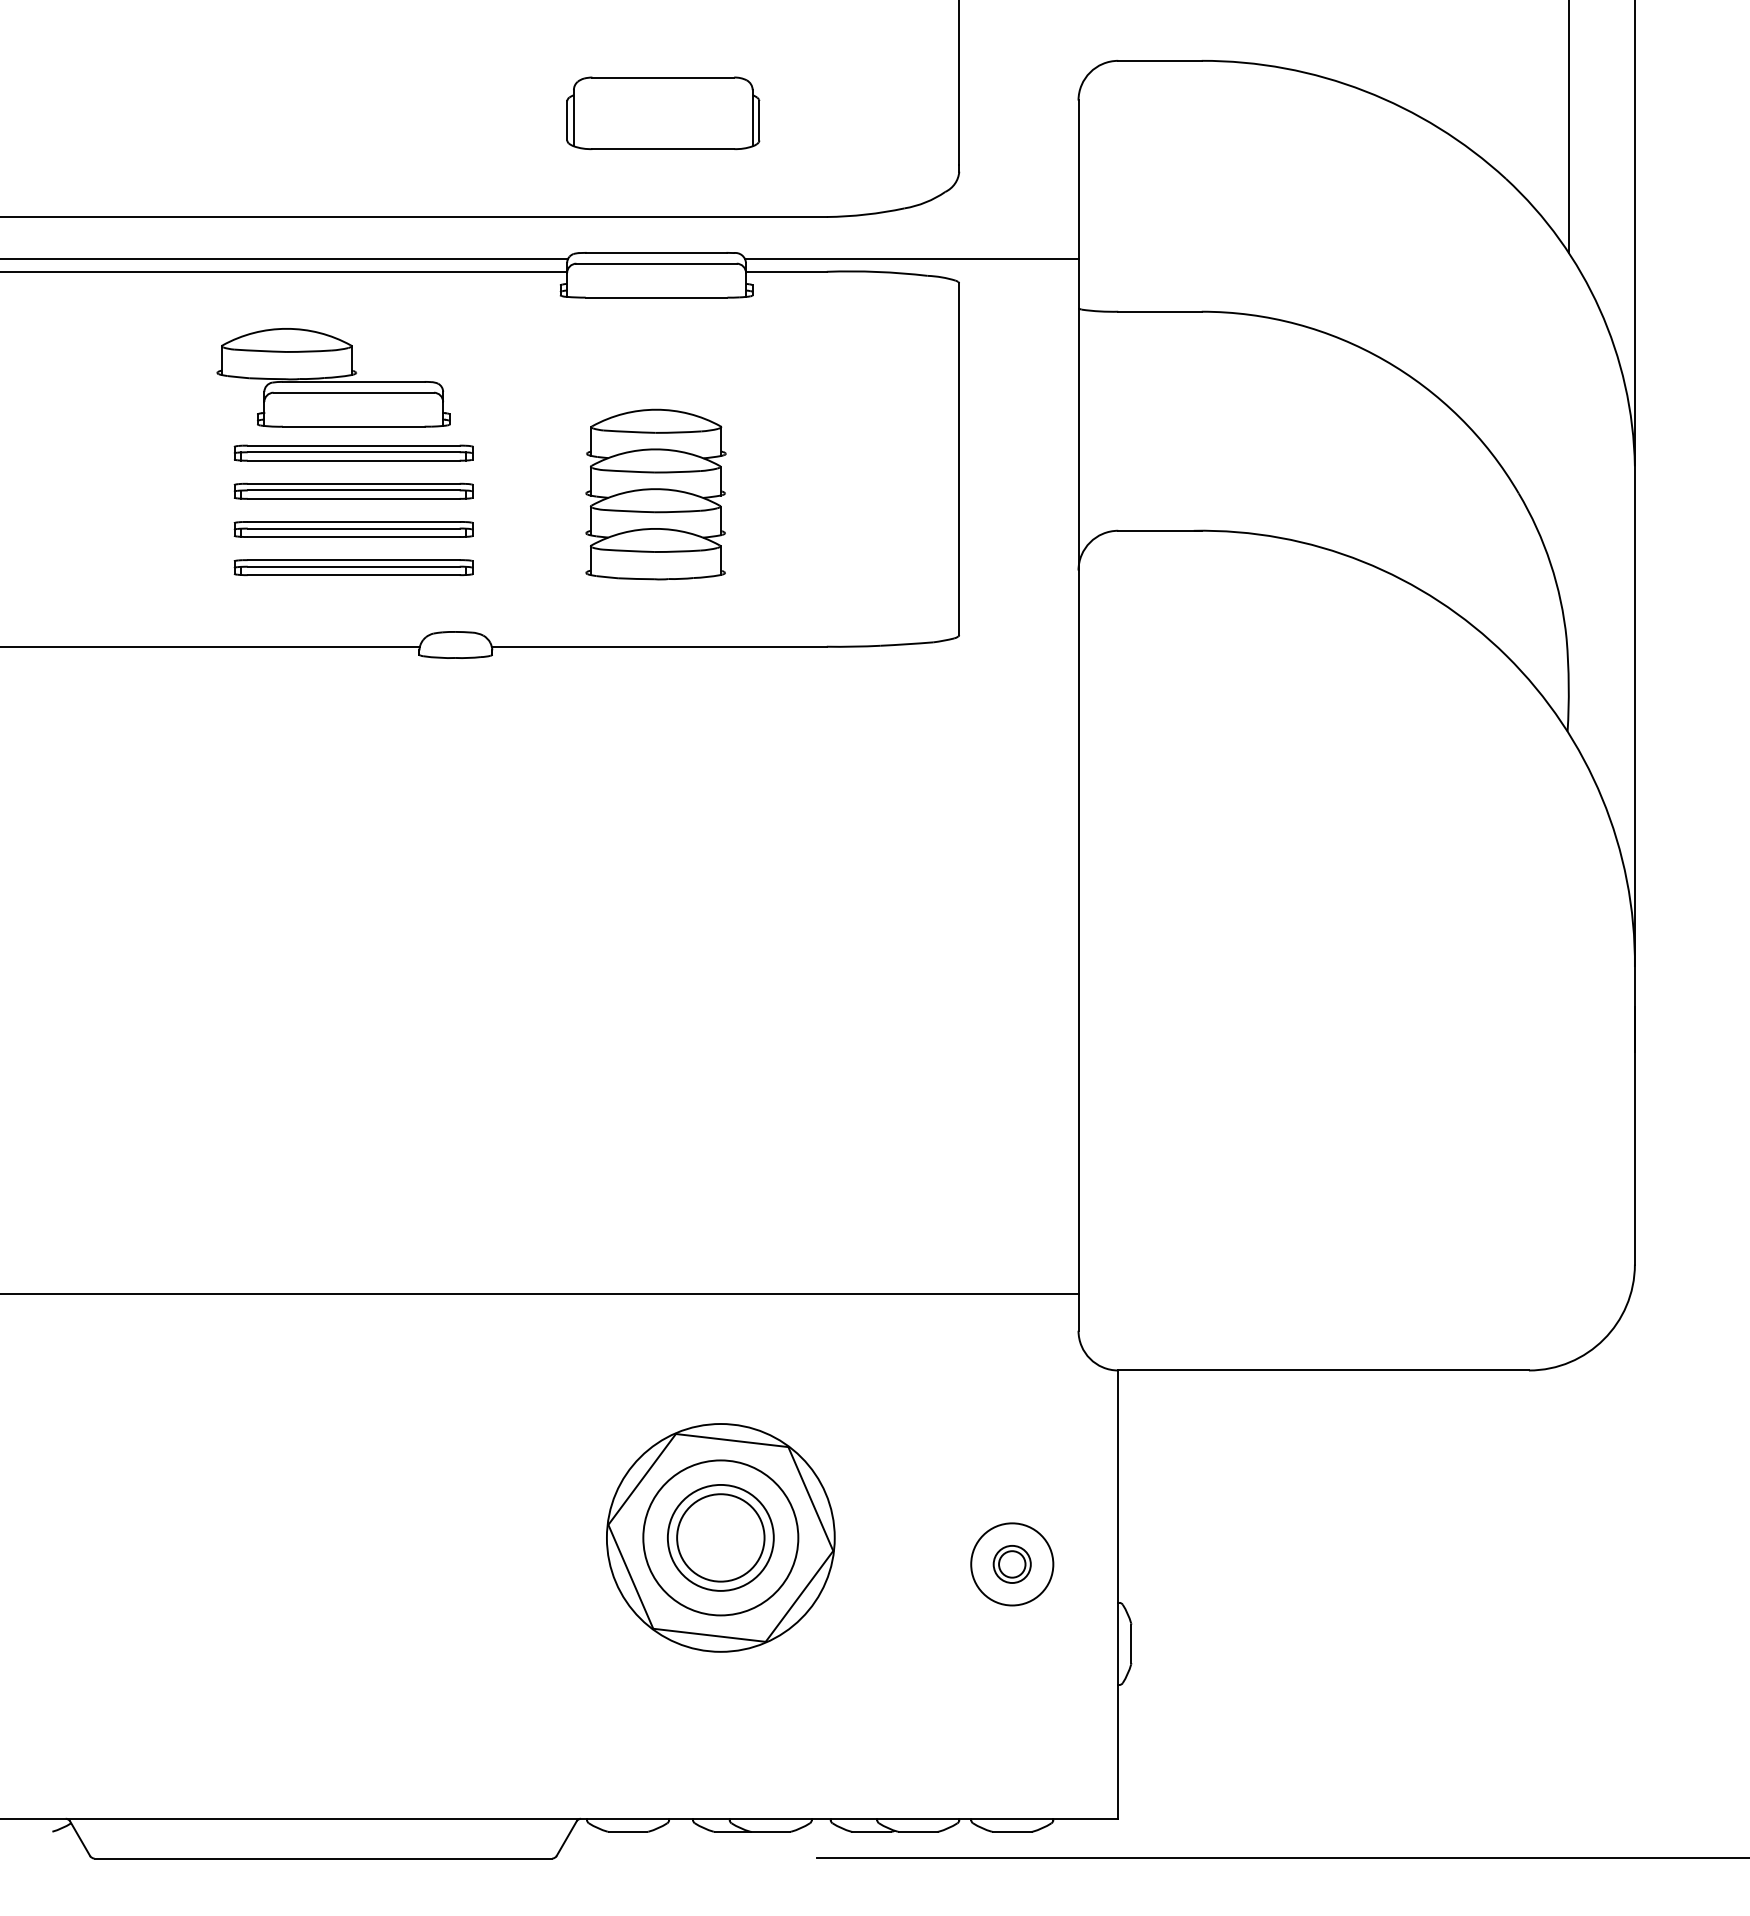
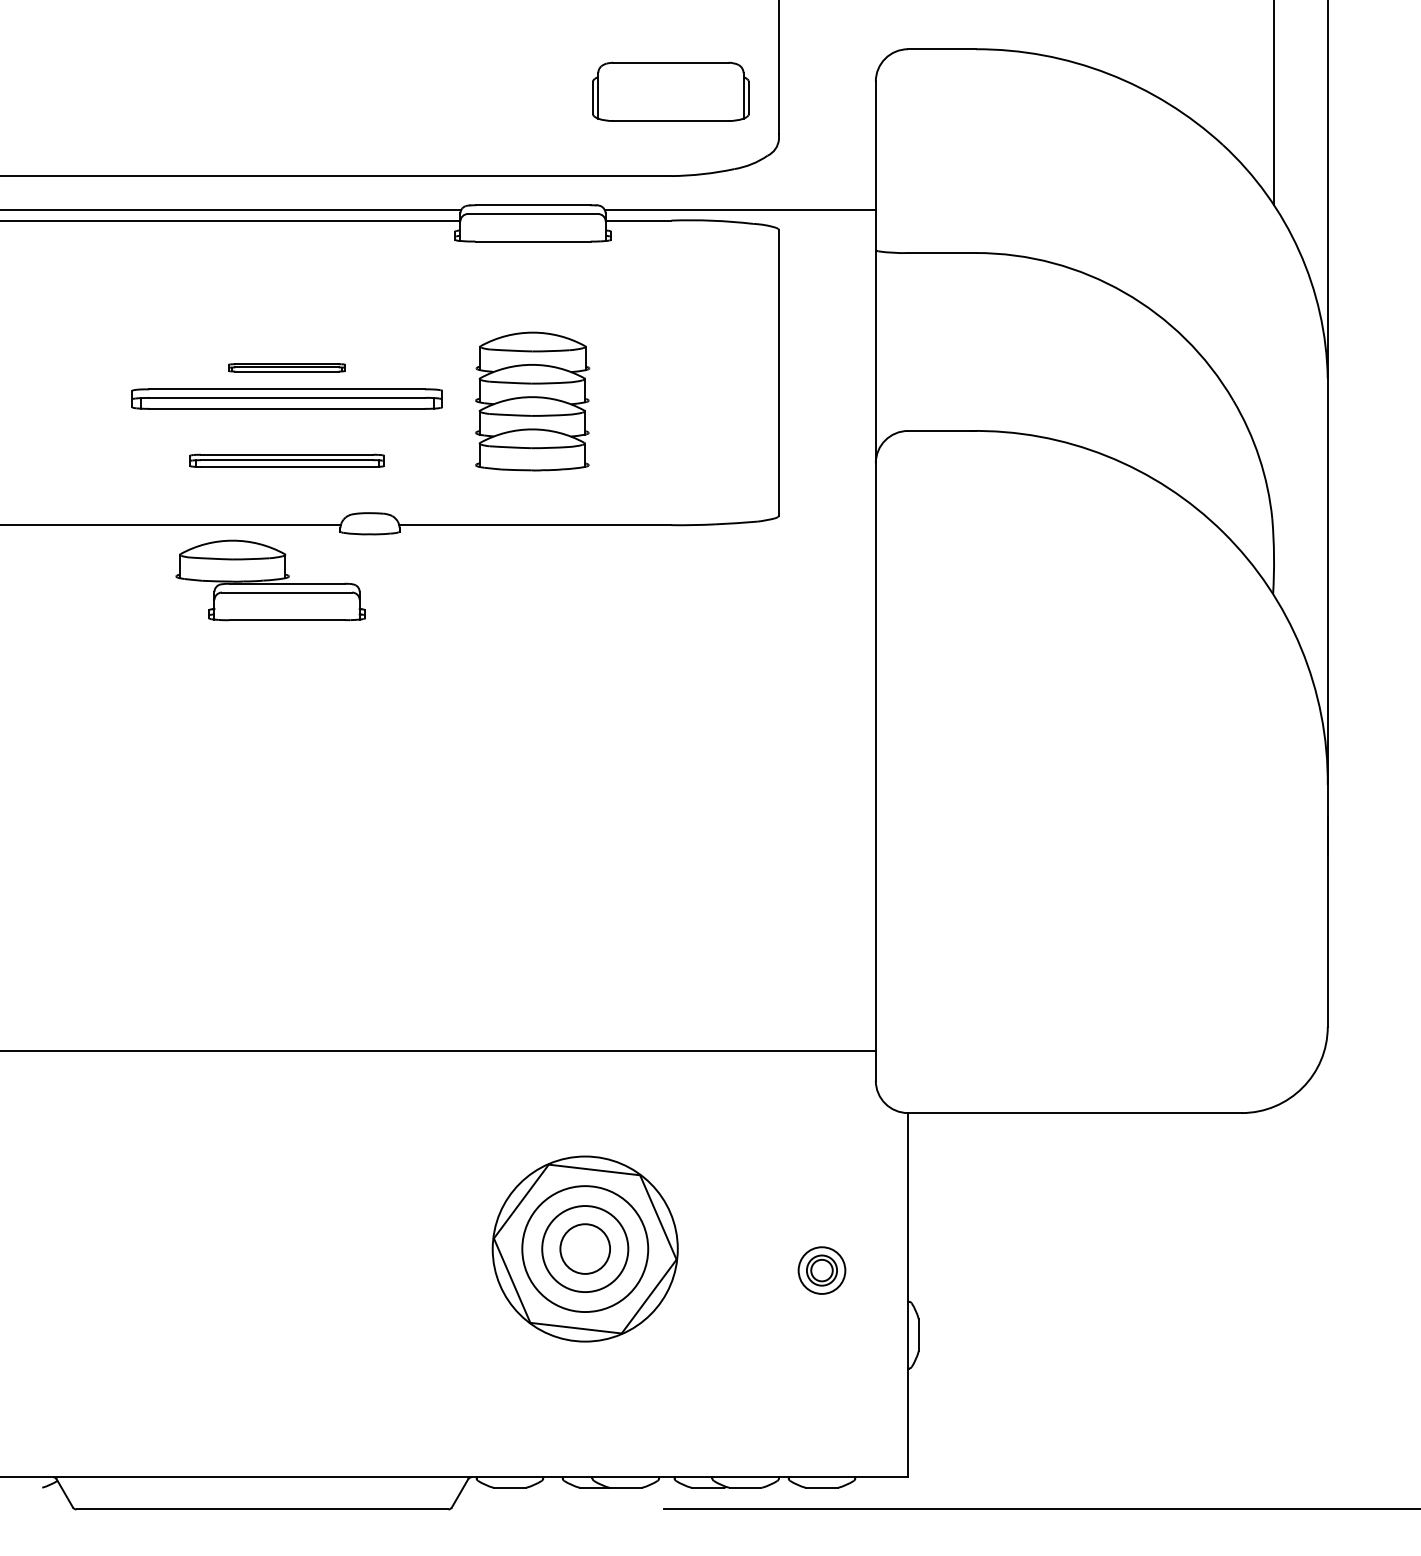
part: (663, 112) -> (671, 91), moved
part: (333, 377) -> (270, 580), moved
part: (353, 452) -> (286, 367), size x0.6
part: (353, 490) -> (286, 398), size x1.6
part: (353, 529) -> (286, 429), removed
circle: (720, 1537) -> (584, 1248), size x0.7
circle: (1012, 1564) -> (822, 1270), size x0.7

